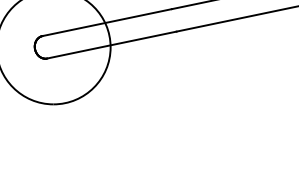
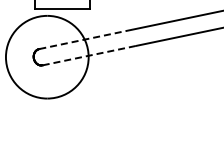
line: (107, 22) -> (86, 39), solid -> dashed
line: (111, 44) -> (89, 55), solid -> dashed

